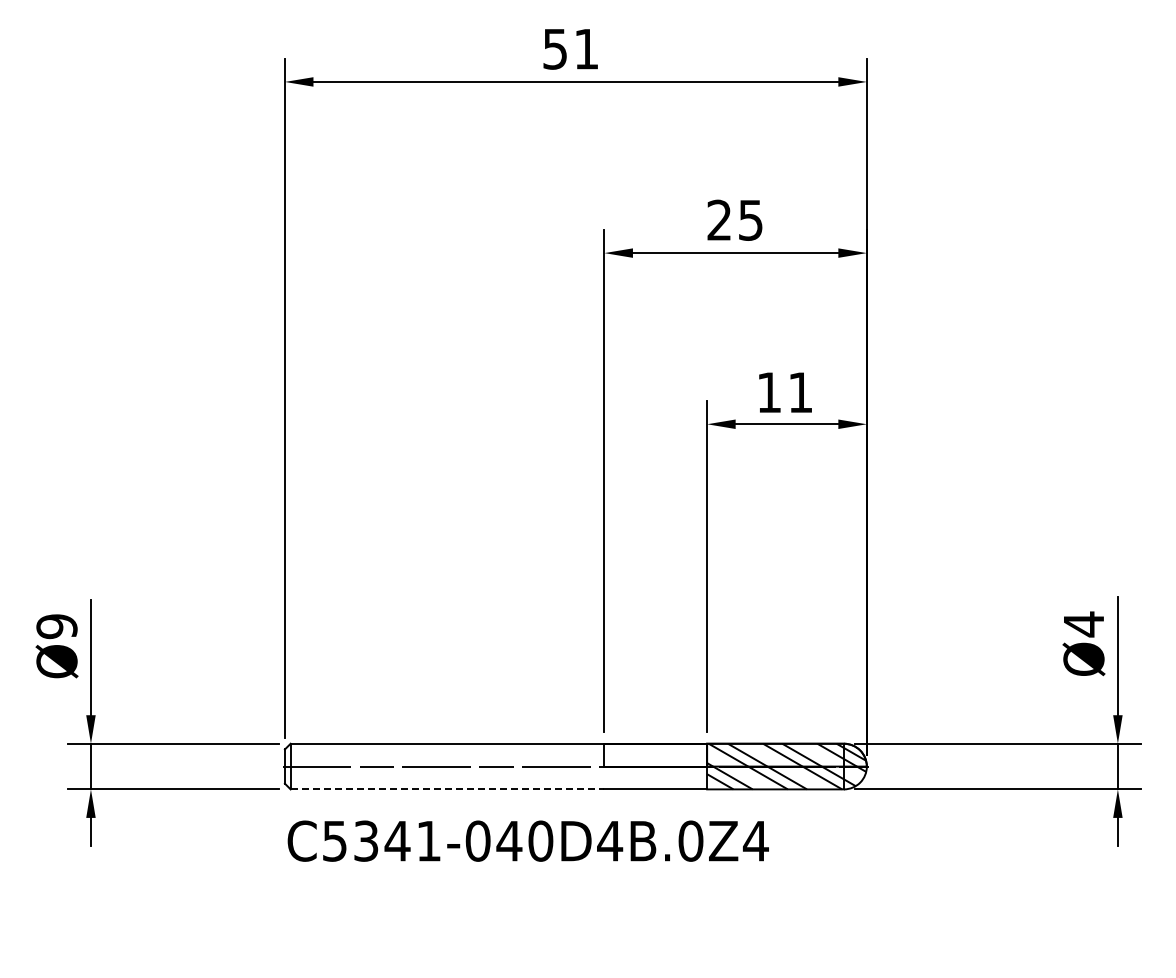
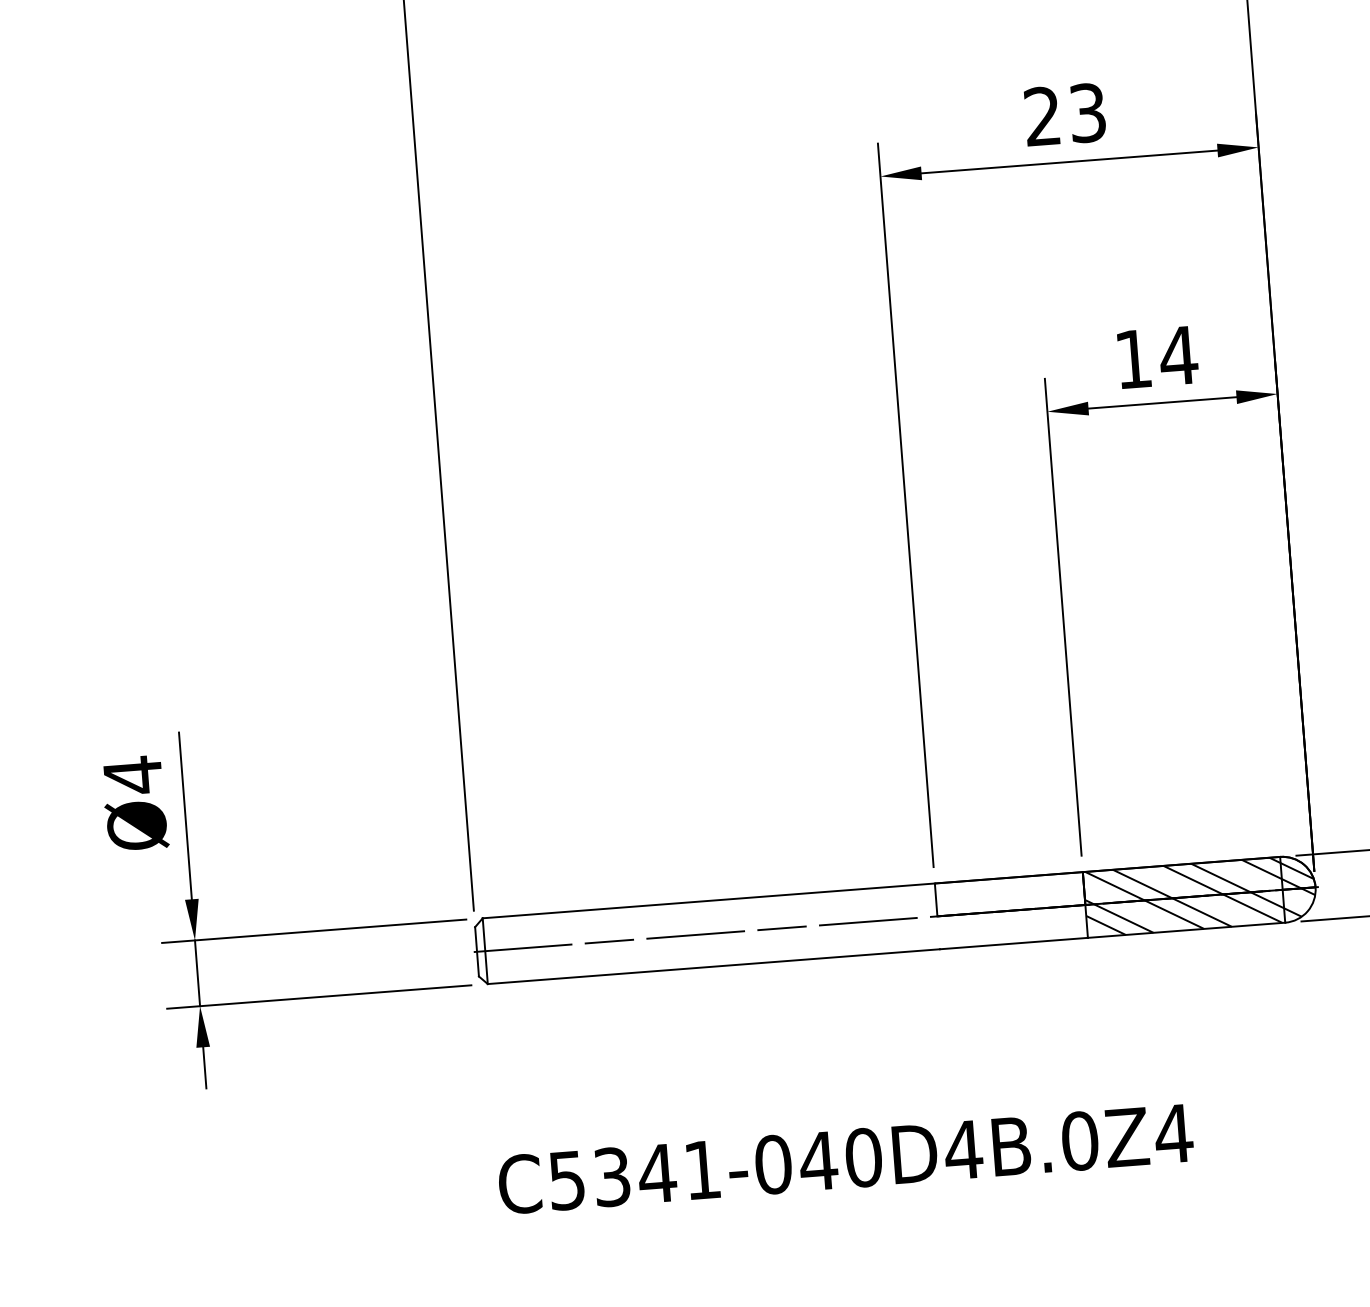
text: (750, 219) -> (1087, 111), 25 -> 23
text: (800, 392) -> (1178, 355), 11 -> 14
text: (56, 626) -> (132, 775), Ø9 -> Ø4
line: (447, 789) -> (713, 966), dashed -> solid
text: (527, 840) -> (844, 1158), moved

